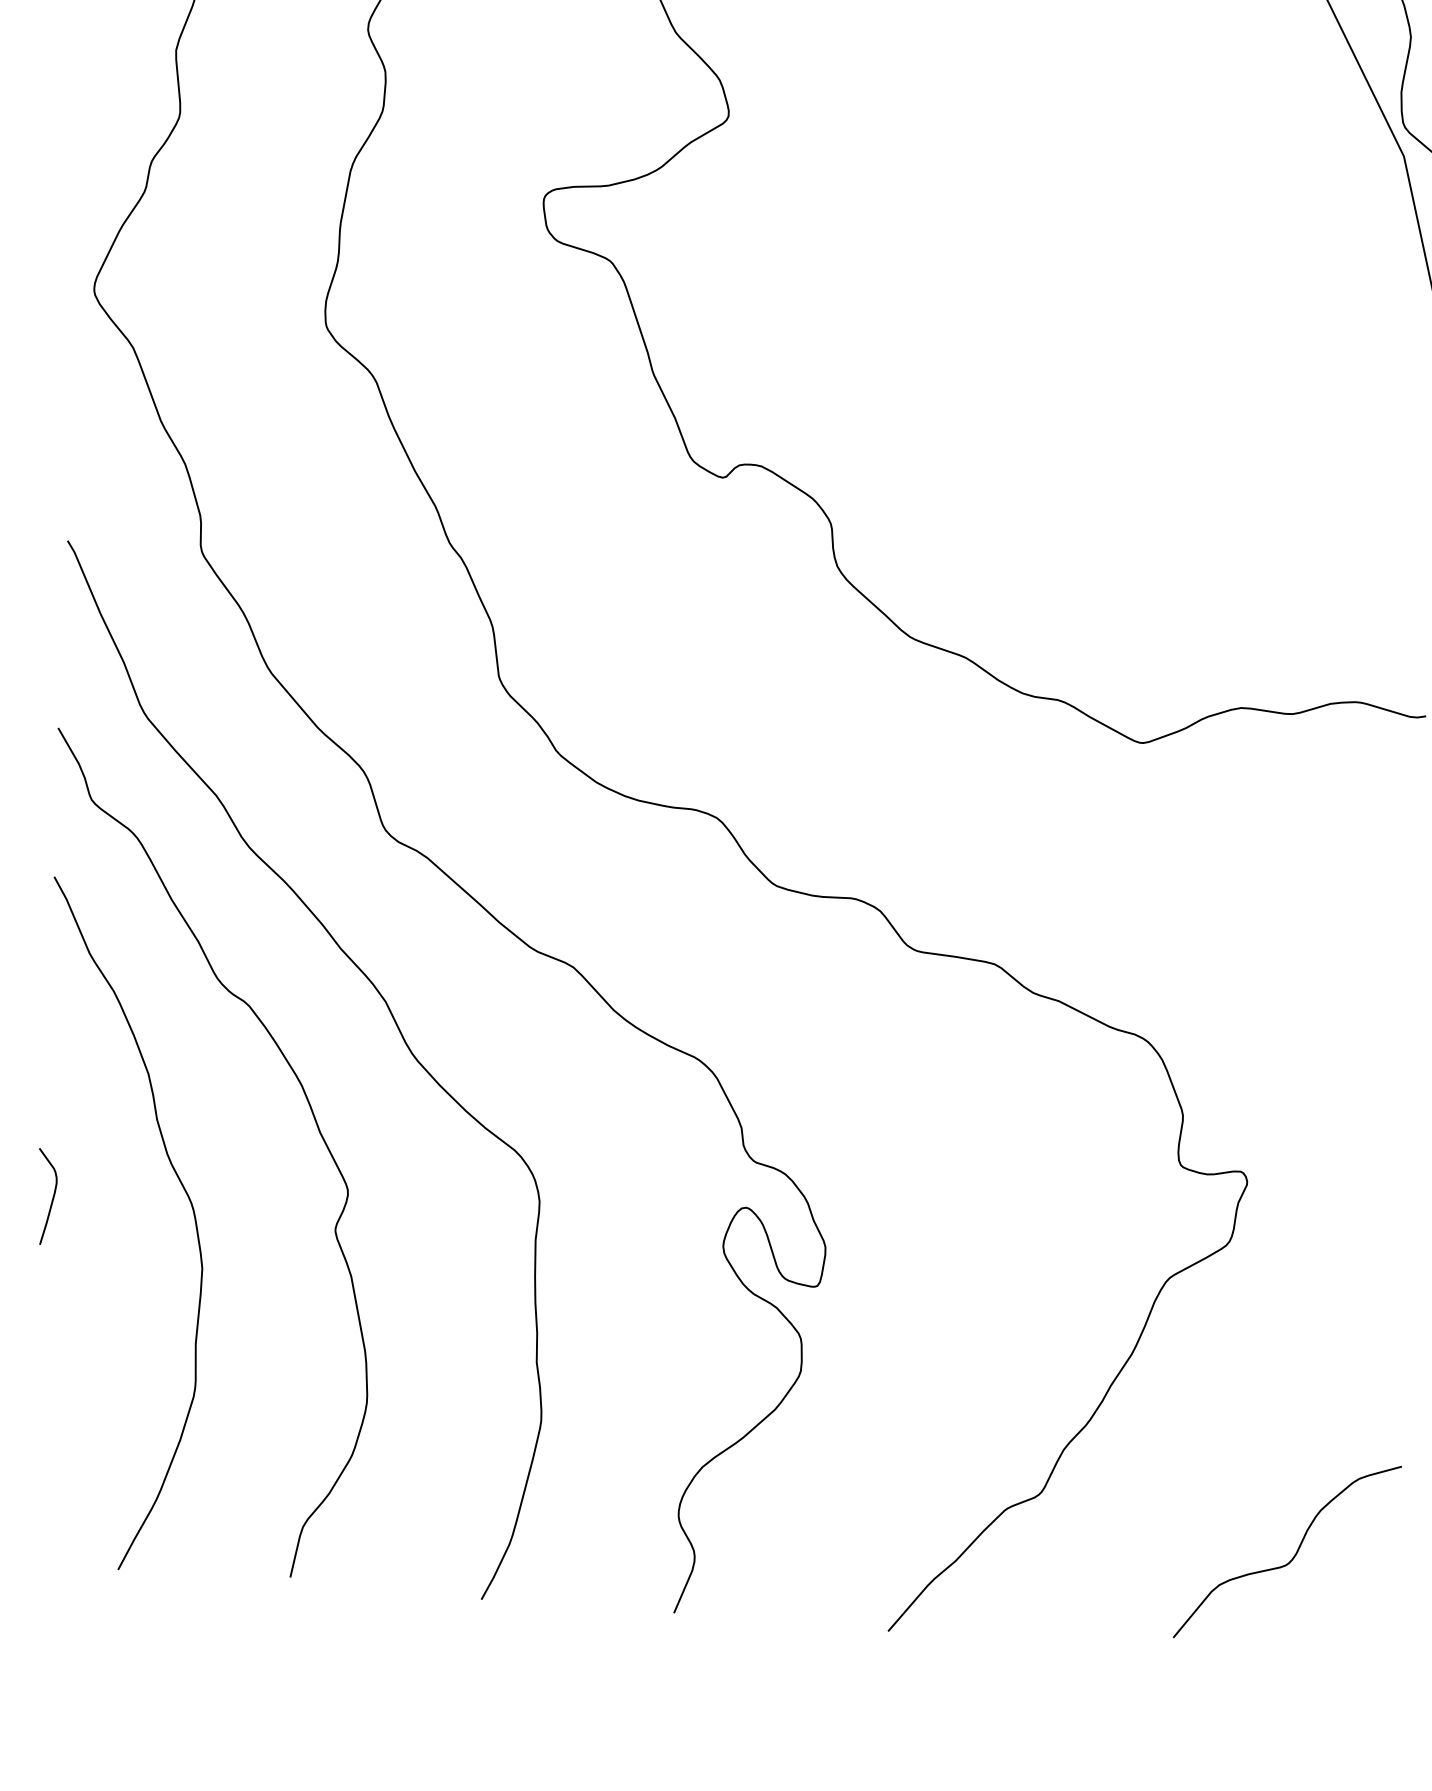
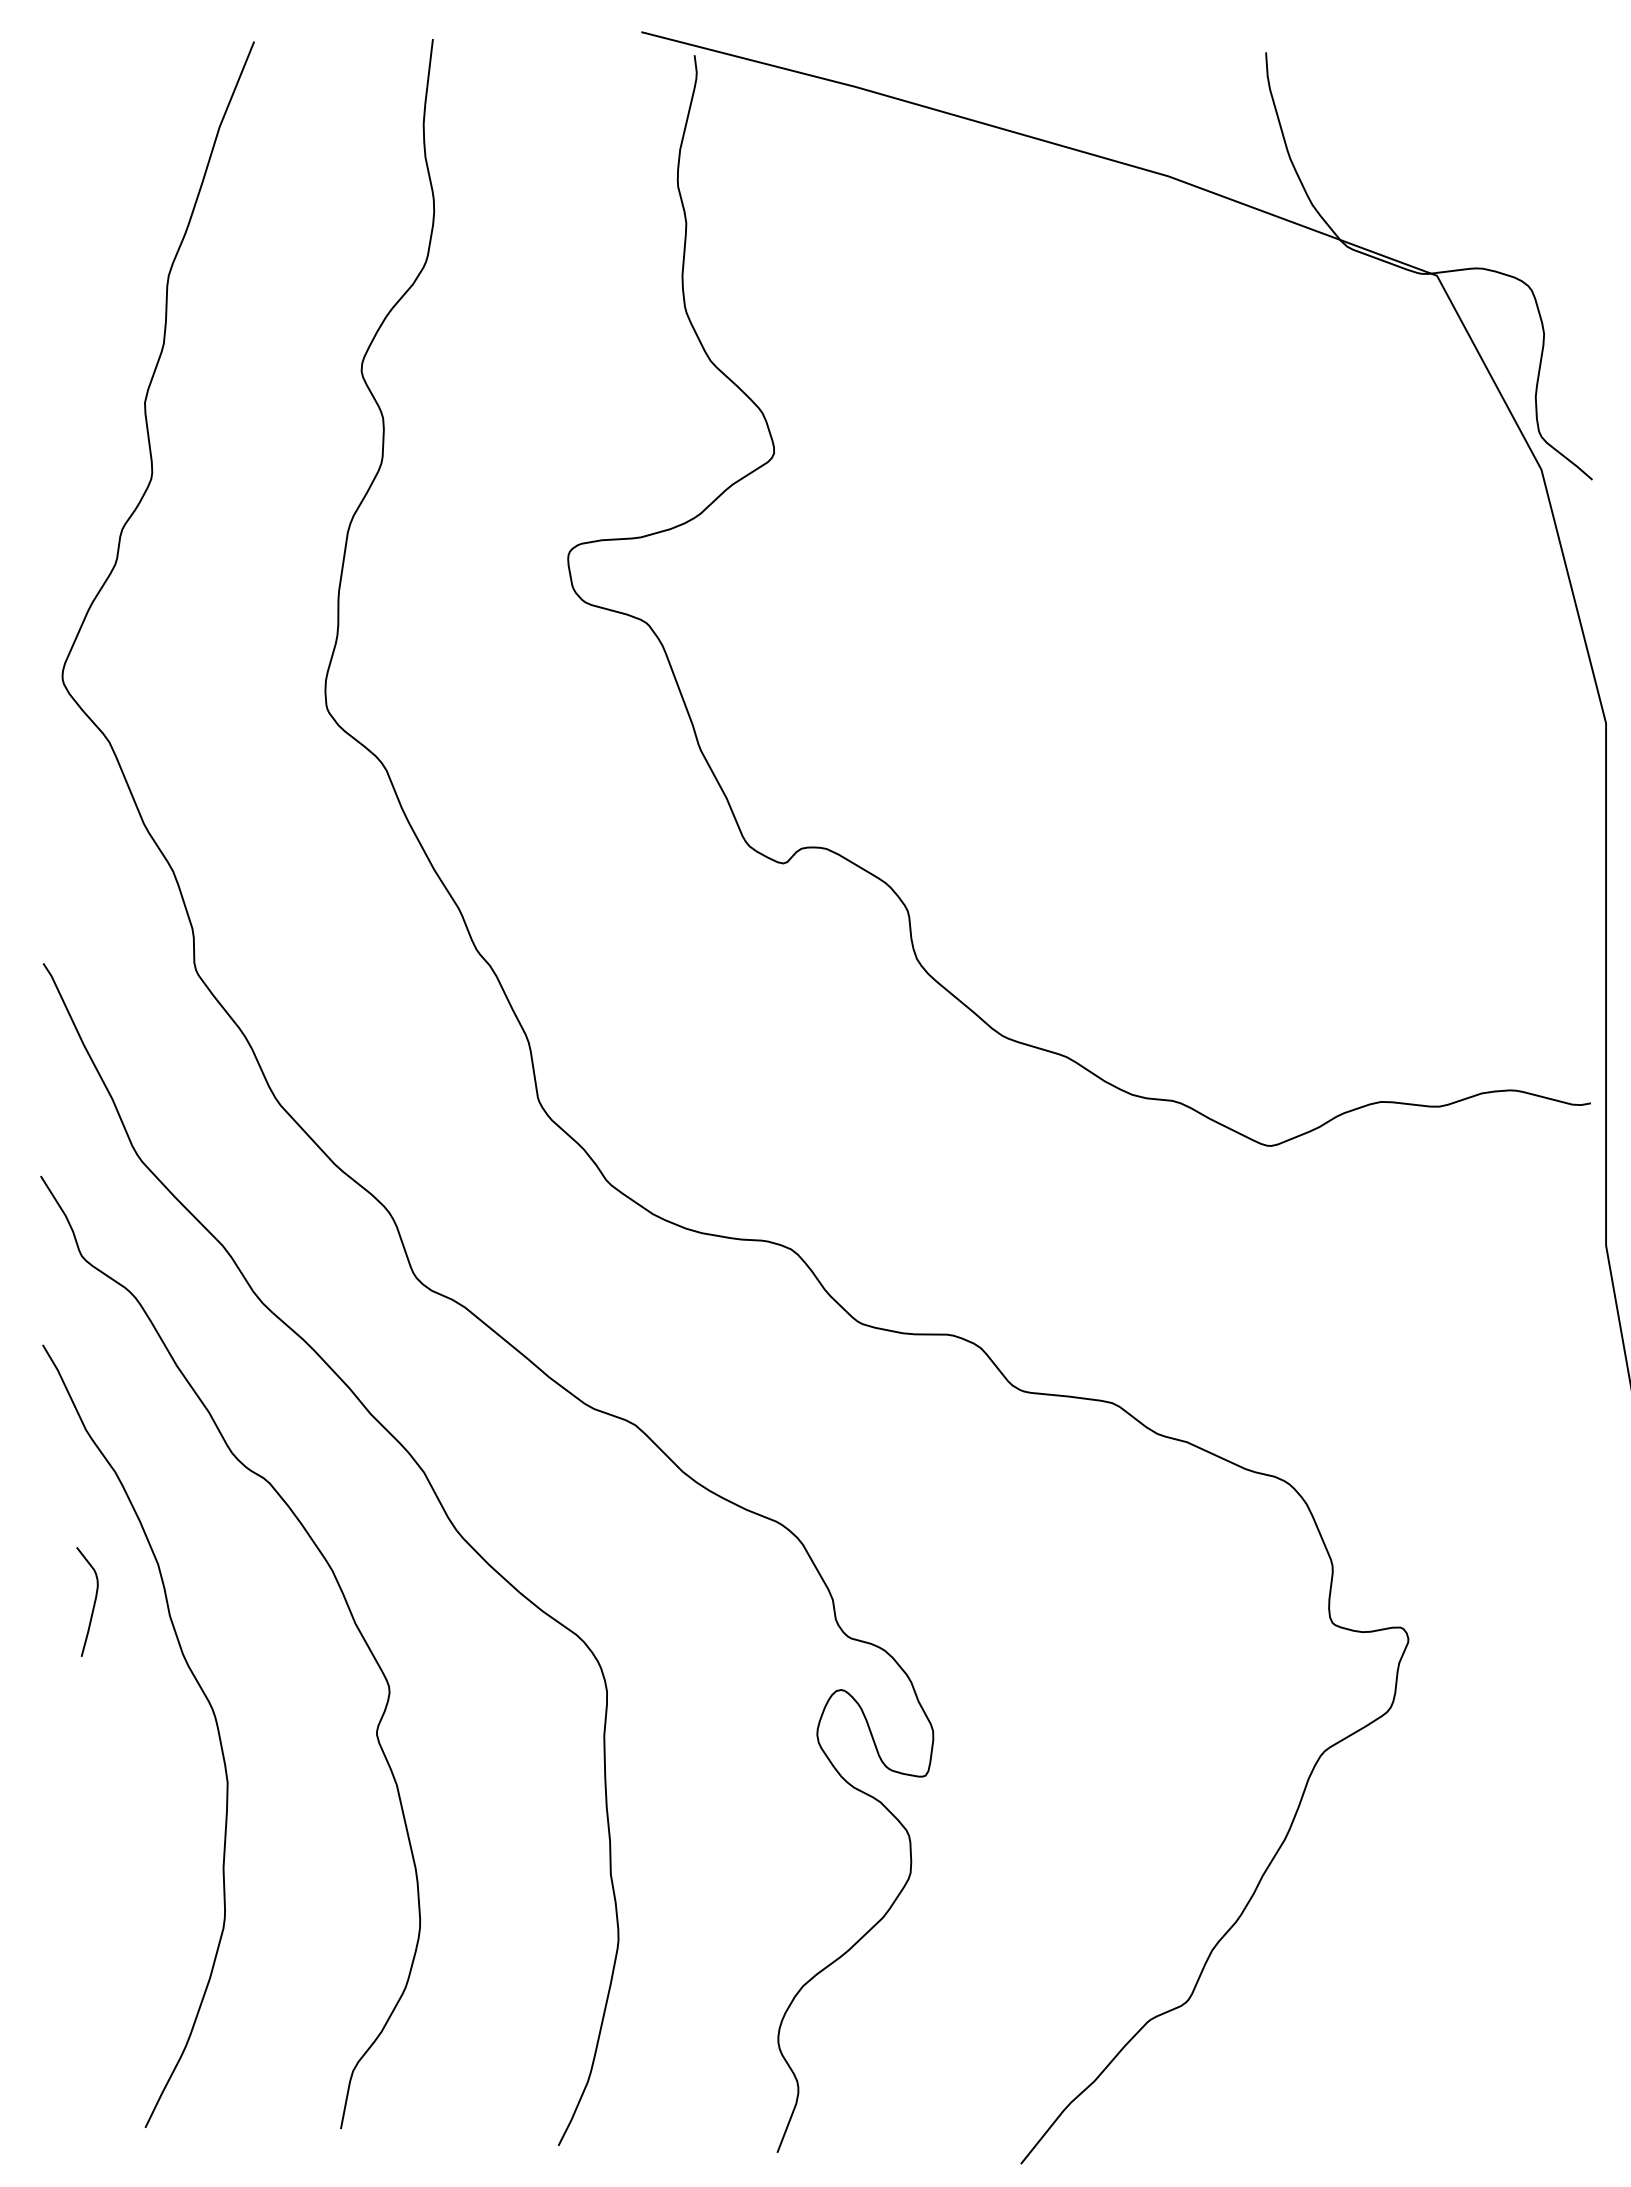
curve: (52, 1198) -> (93, 1603), moved
curve: (1293, 1555) -> (1477, 2060), removed

